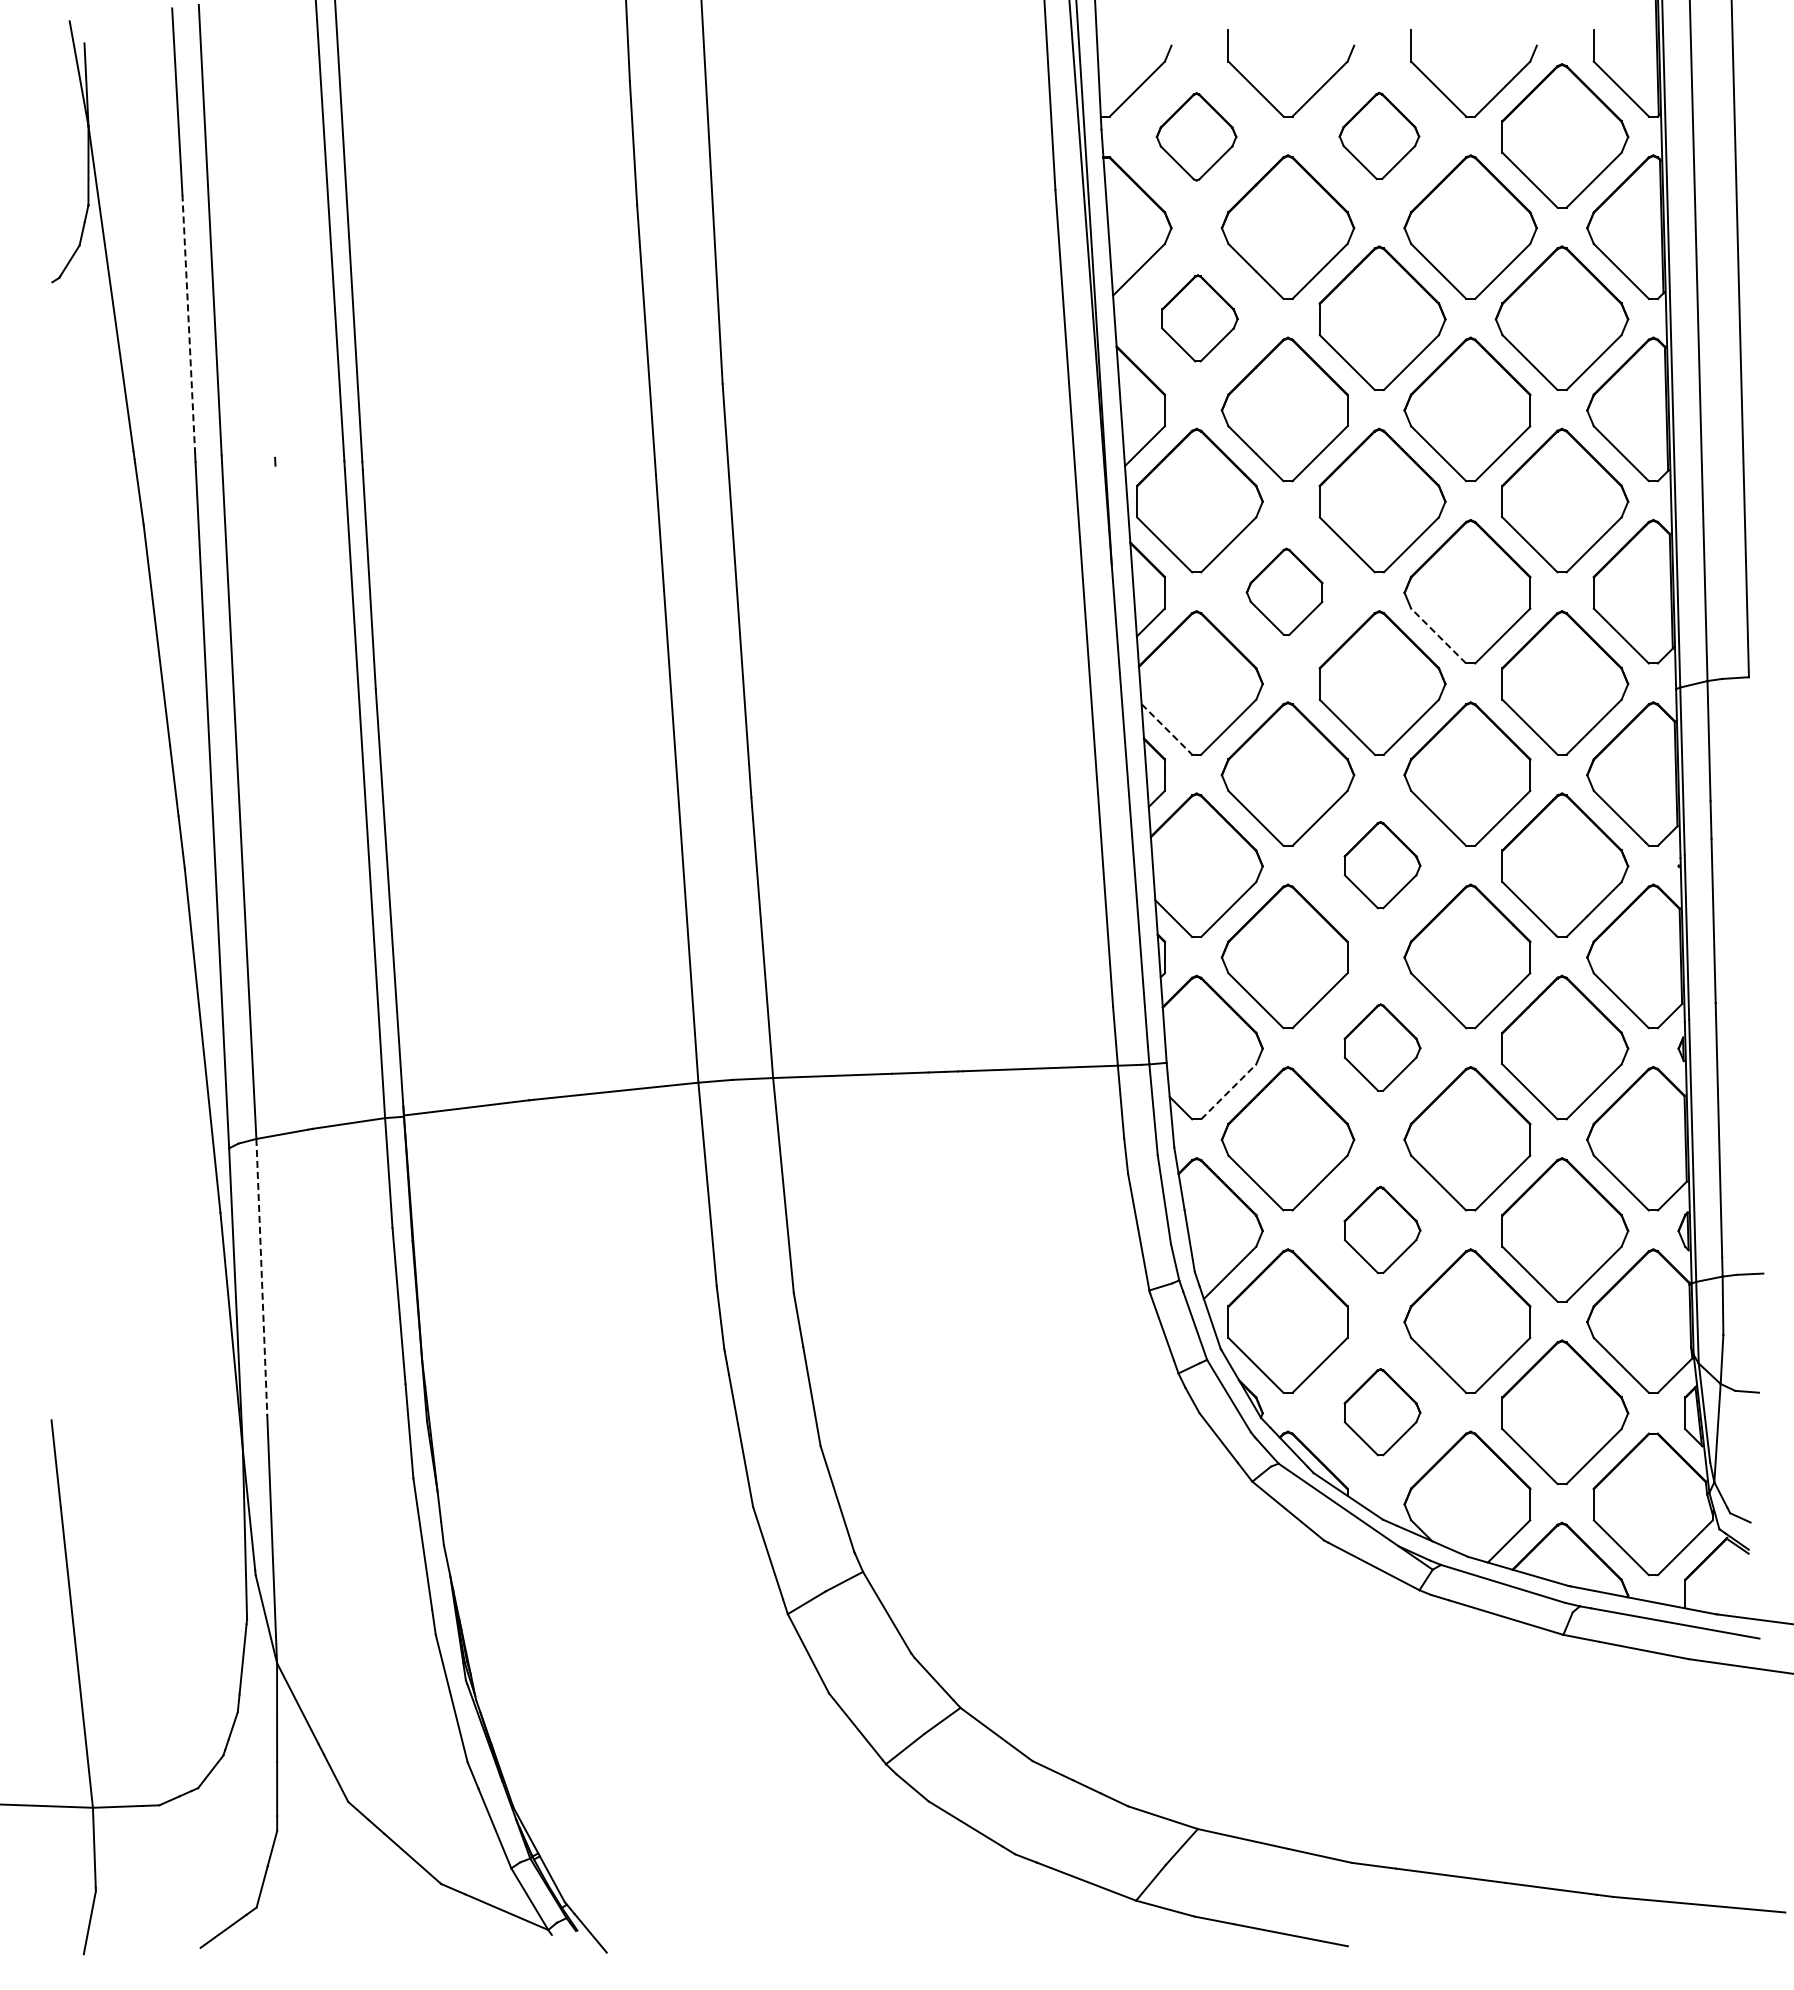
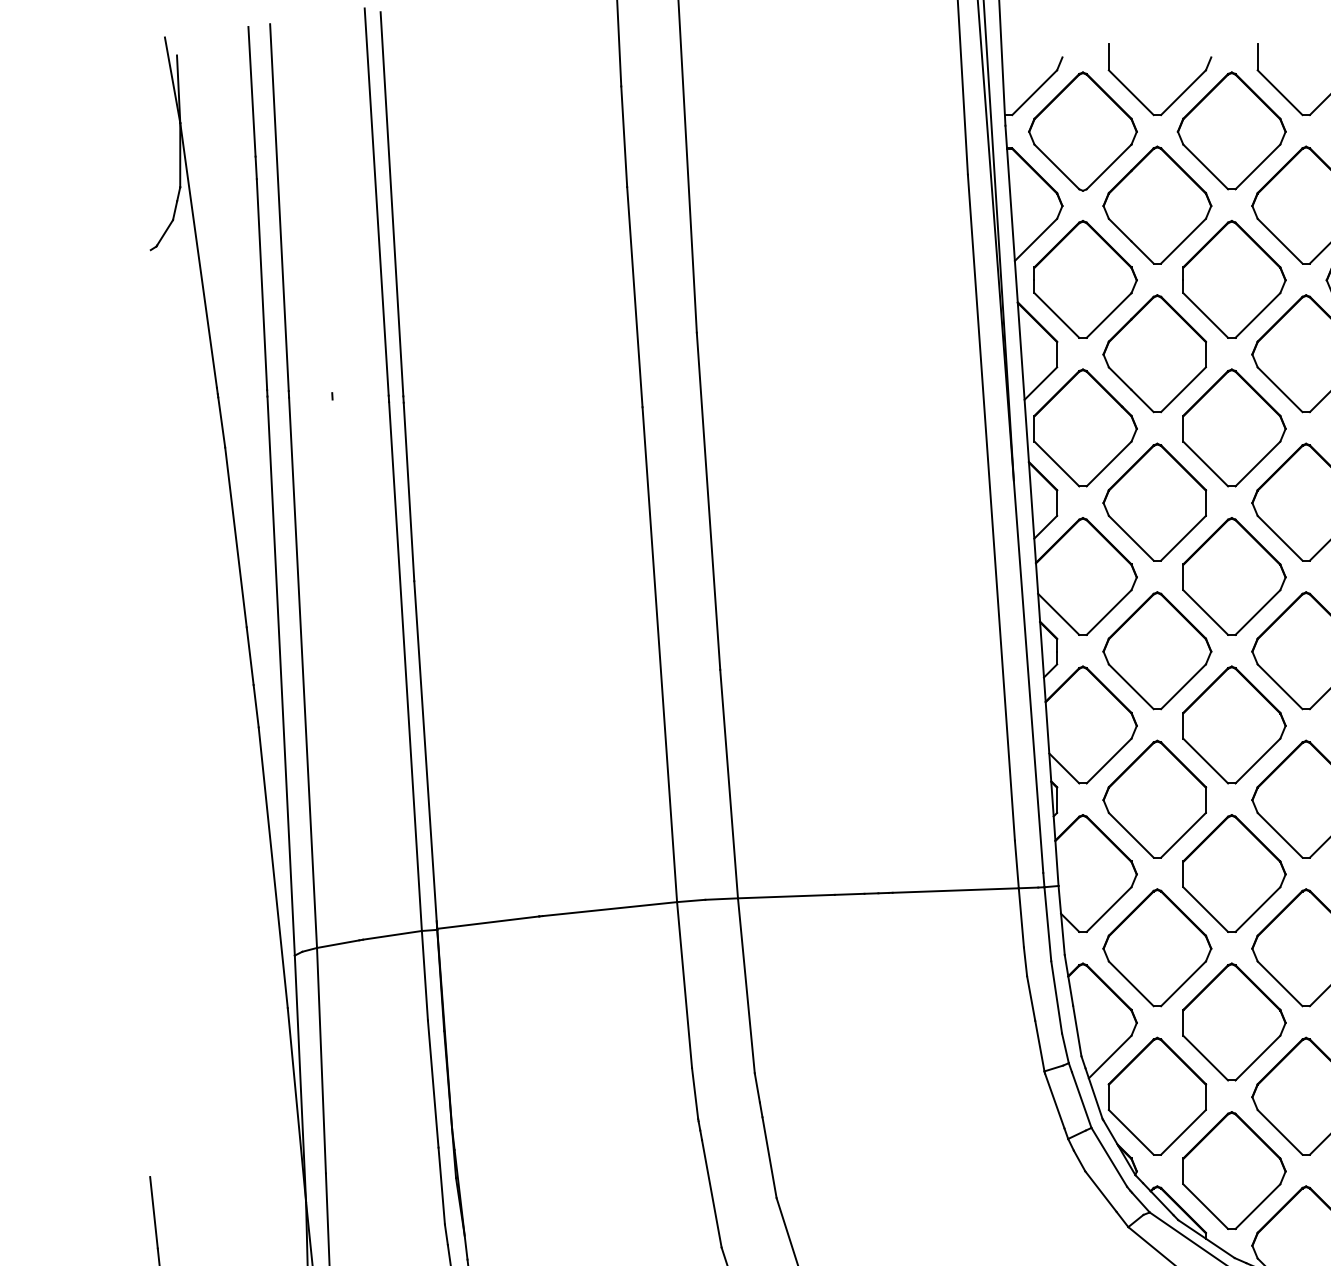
part: (1379, 135) -> (1231, 130), size x1.67
part: (1196, 136) -> (1082, 131), size x1.67
part: (1199, 318) -> (1085, 279), size x1.67
line: (188, 324) -> (261, 284), dashed -> solid
part: (1284, 591) -> (1154, 501), size x1.67
line: (1438, 636) -> (1279, 538), dashed -> solid
line: (1166, 729) -> (1058, 614), dashed -> solid
part: (1382, 864) -> (1234, 724), size x1.67
part: (1382, 1047) -> (1234, 873), size x1.67
line: (1228, 1091) -> (1108, 909), dashed -> solid
part: (1382, 1229) -> (1234, 1021), size x1.67
line: (261, 1277) -> (321, 1060), dashed -> solid
part: (1382, 1411) -> (1234, 1169), size x1.67

